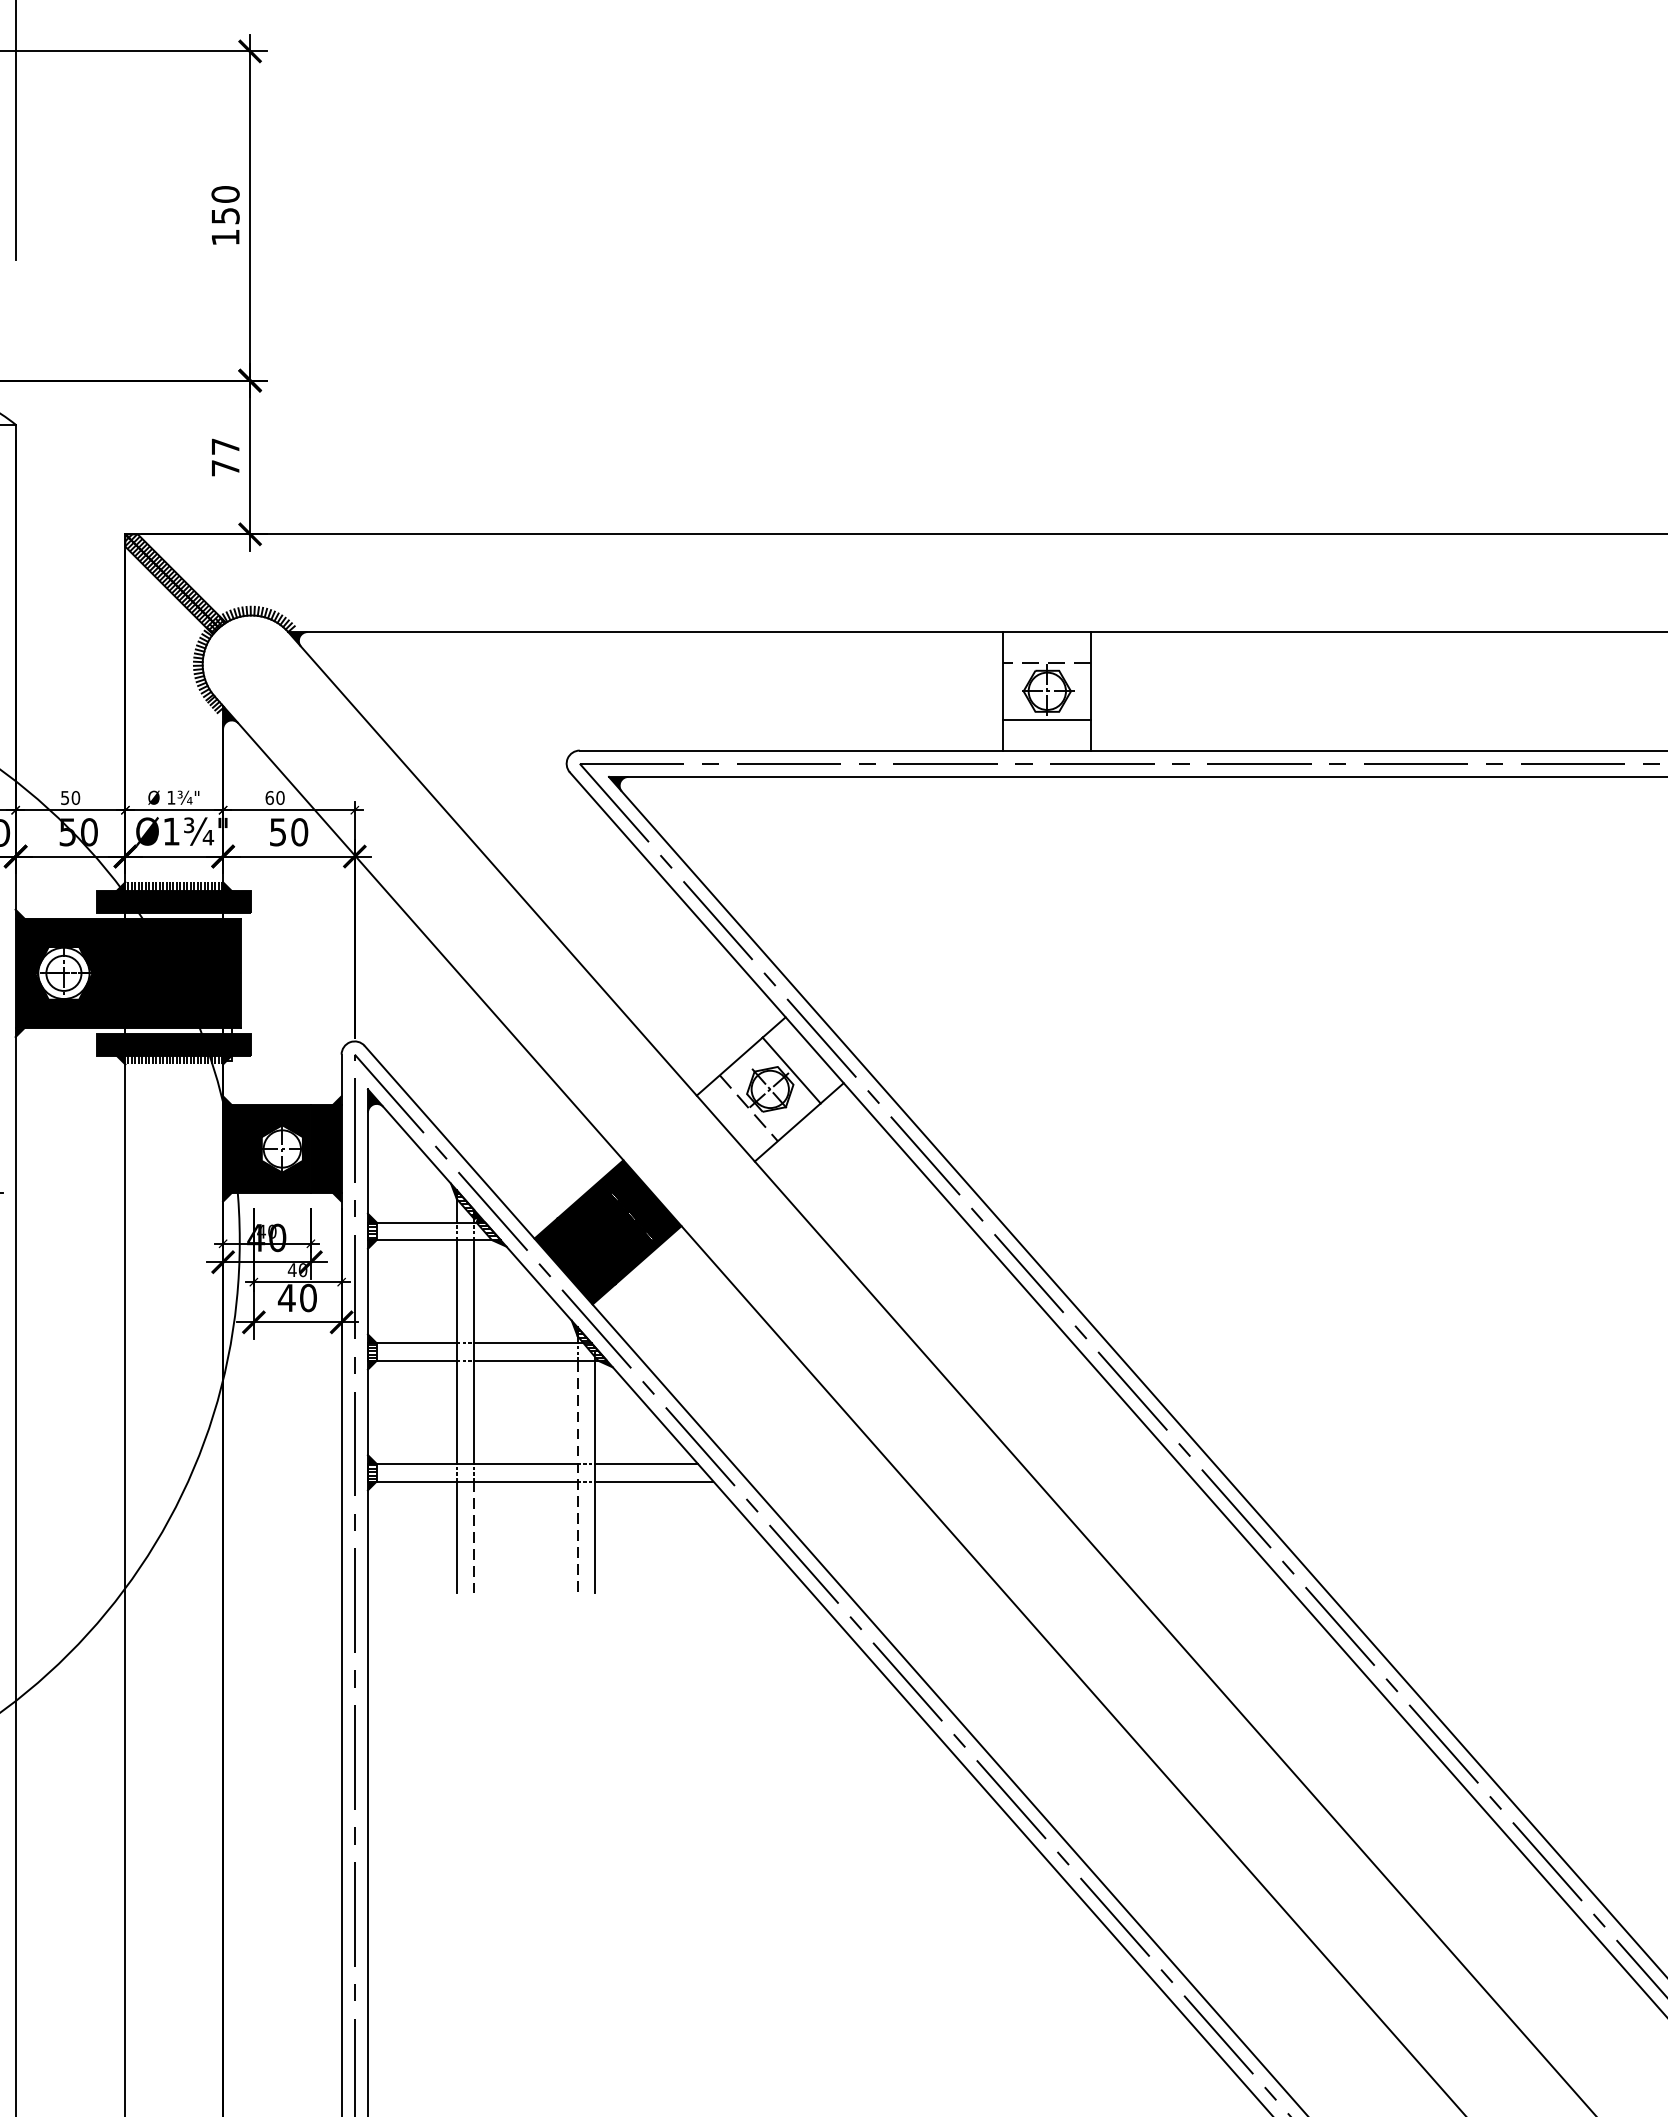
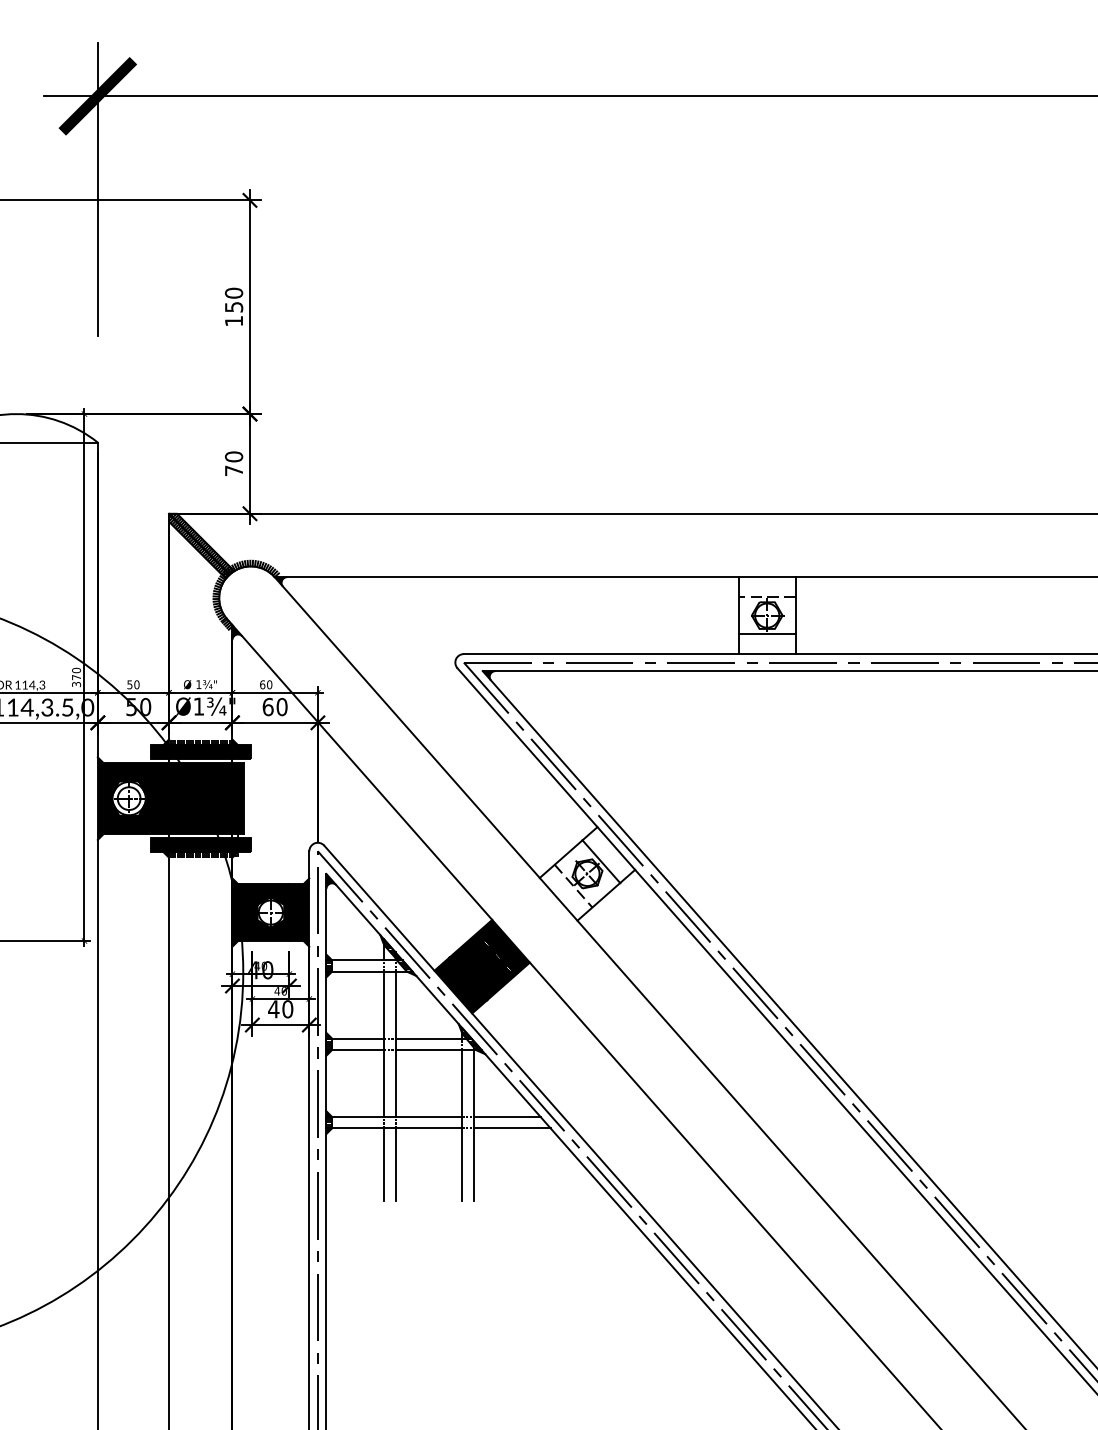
text: (226, 446) -> (234, 456), 77 -> 70
text: (277, 831) -> (267, 706), 50 -> 60
line: (577, 1477) -> (462, 1125), dashed -> solid
line: (474, 1538) -> (395, 1165), dashed -> solid

